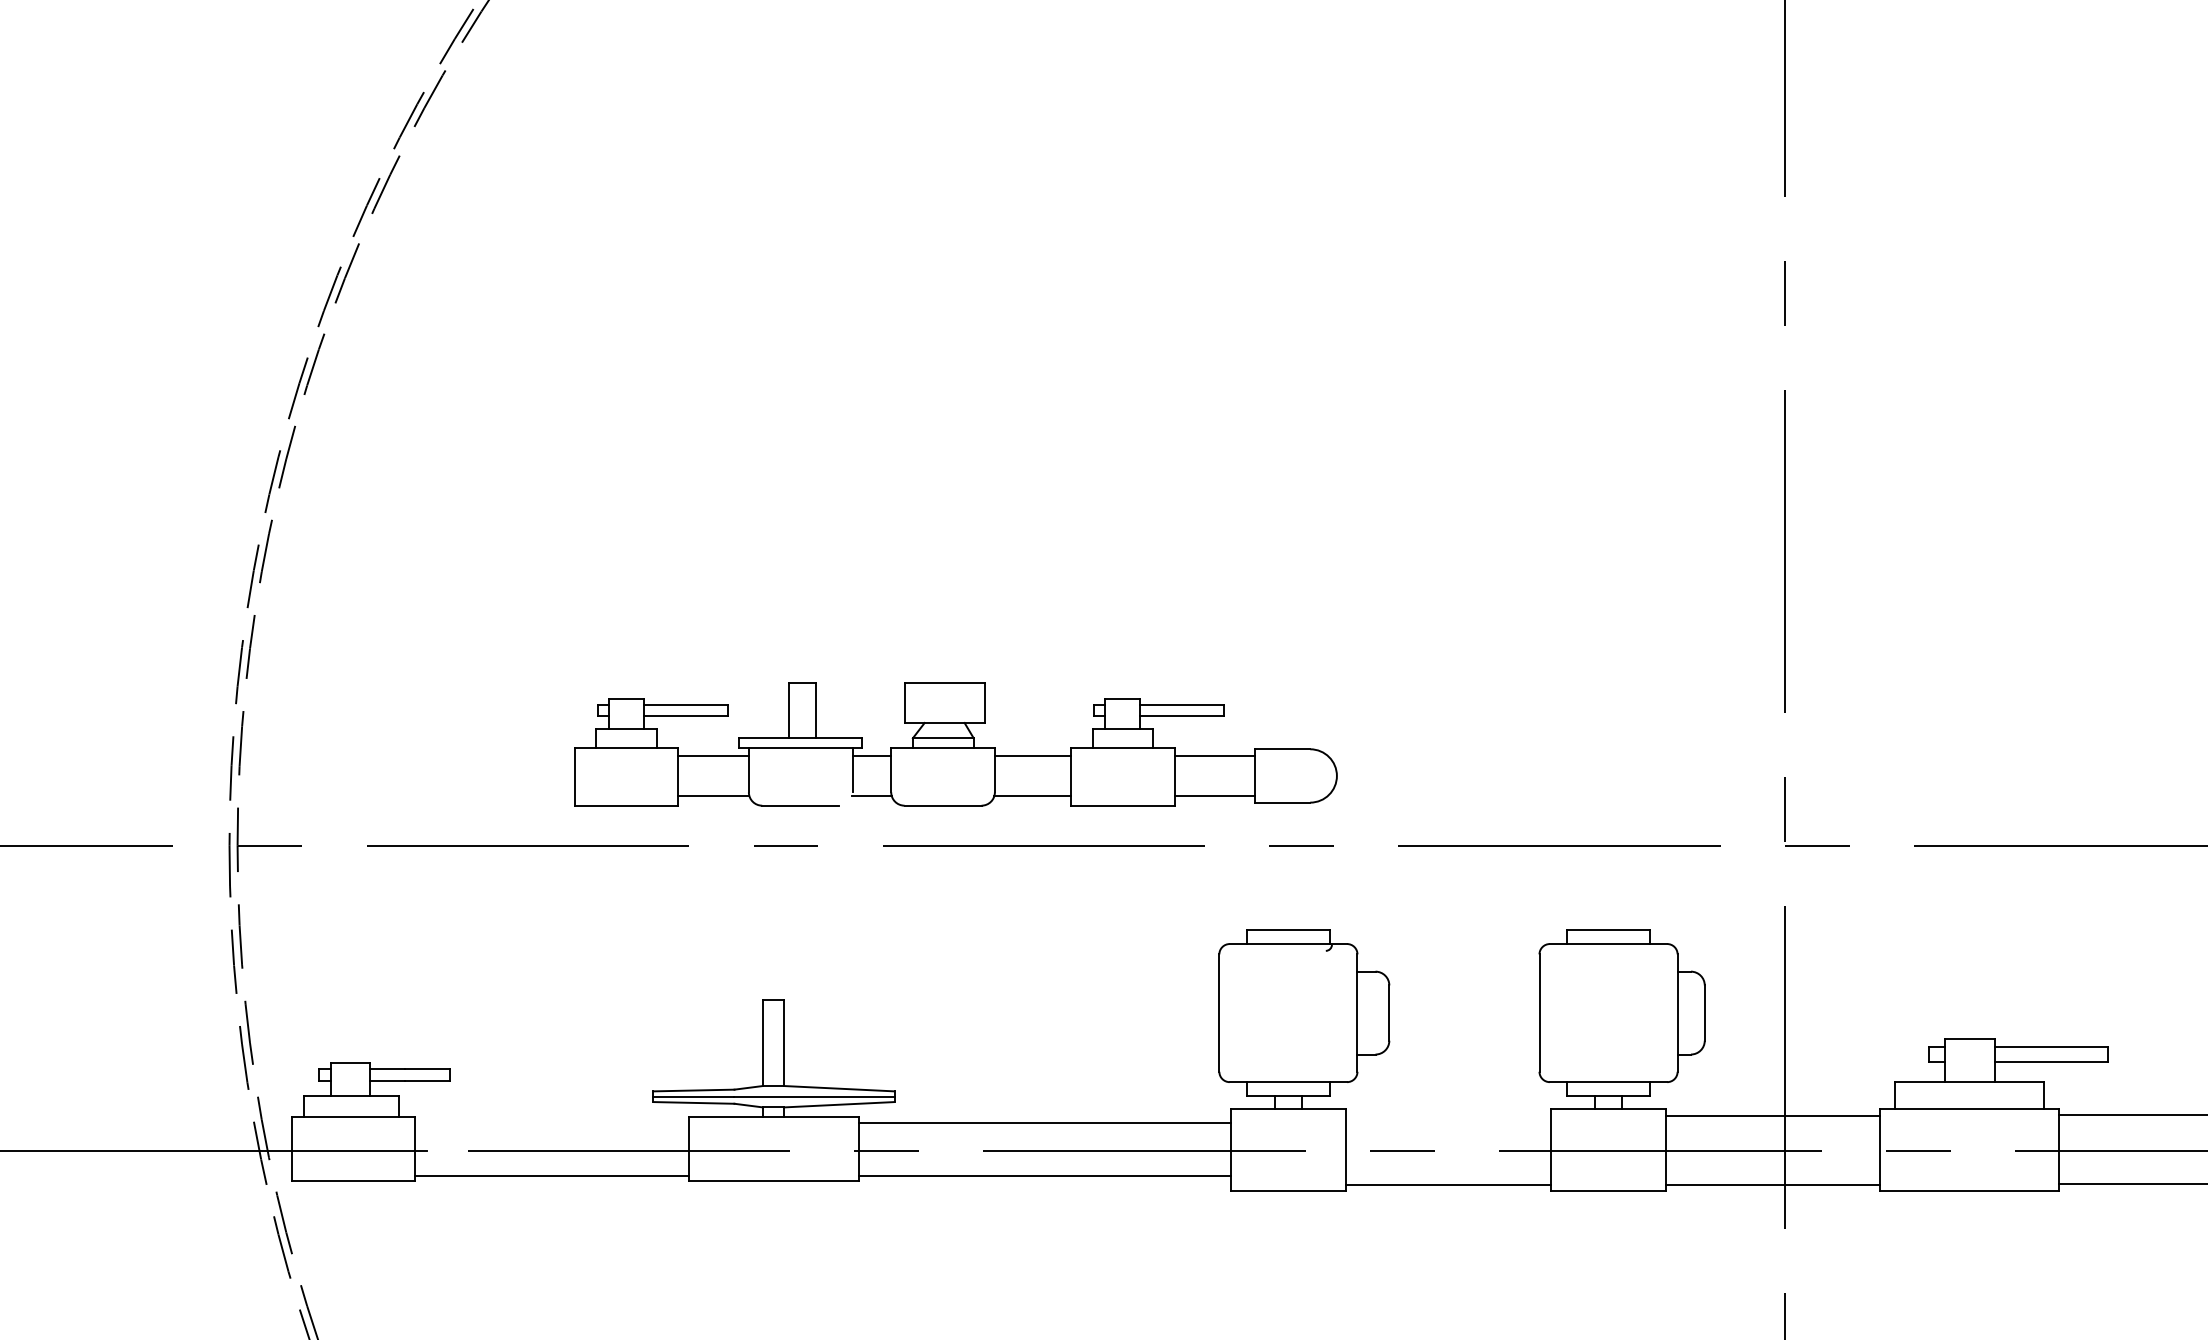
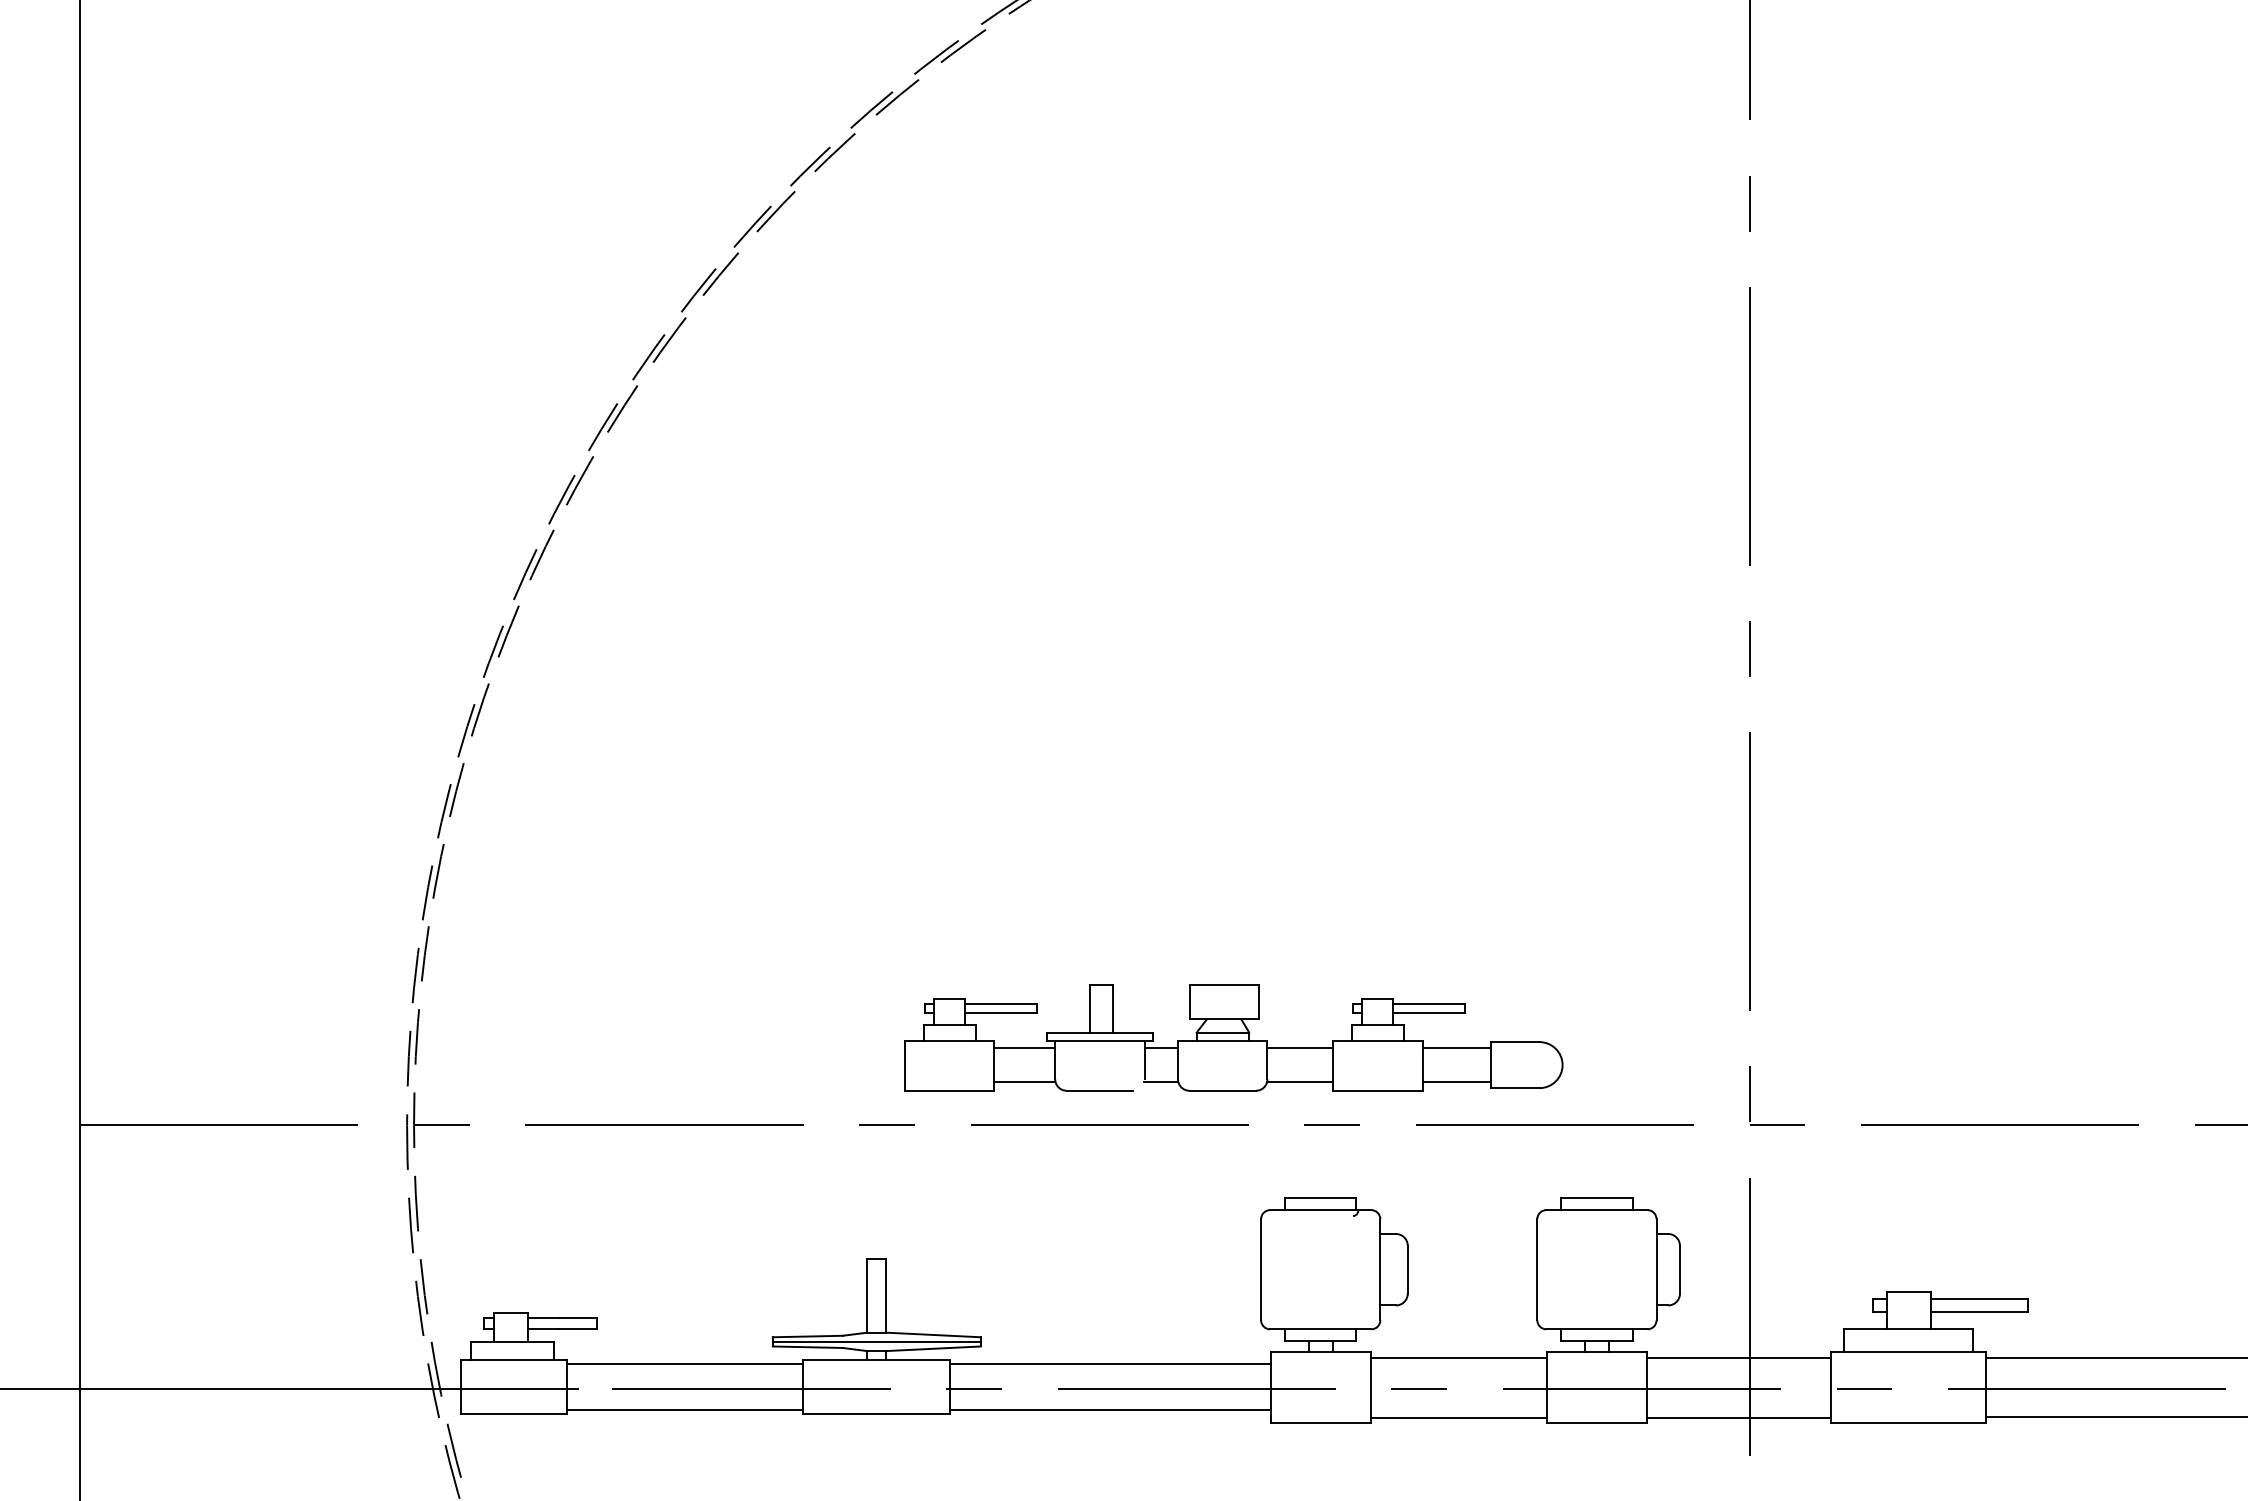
part: (955, 743) -> (1233, 1037), moved
line: (1448, 1115) -> (1458, 1358), added
line: (552, 1122) -> (685, 1364), added

